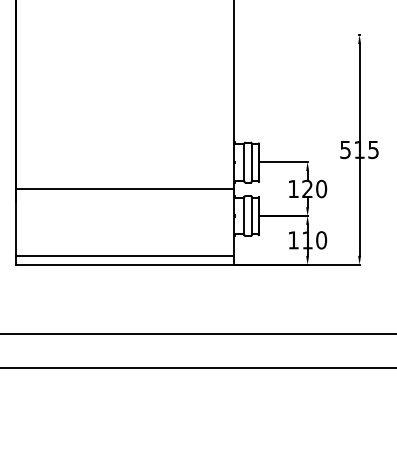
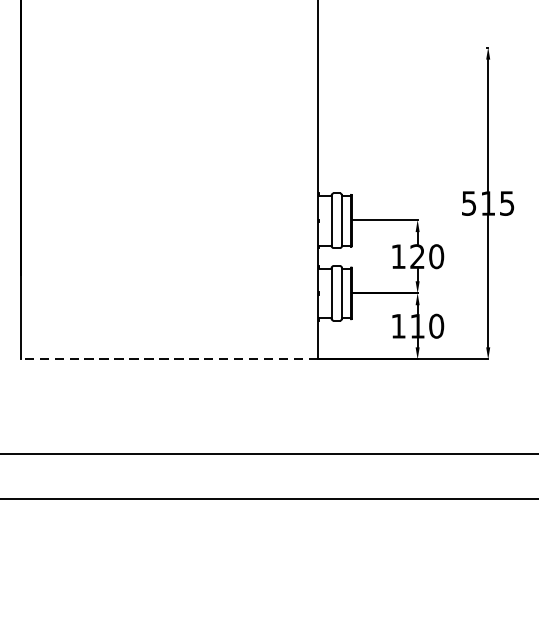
line: (124, 188) -> (169, 255), removed
line: (124, 255) -> (169, 346), removed
line: (124, 264) -> (169, 359), solid -> dashed

